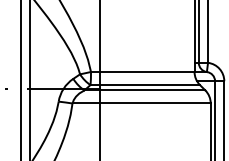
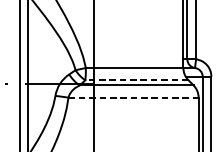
line: (145, 85) -> (137, 80), solid -> dashed
line: (142, 103) -> (134, 97), solid -> dashed

